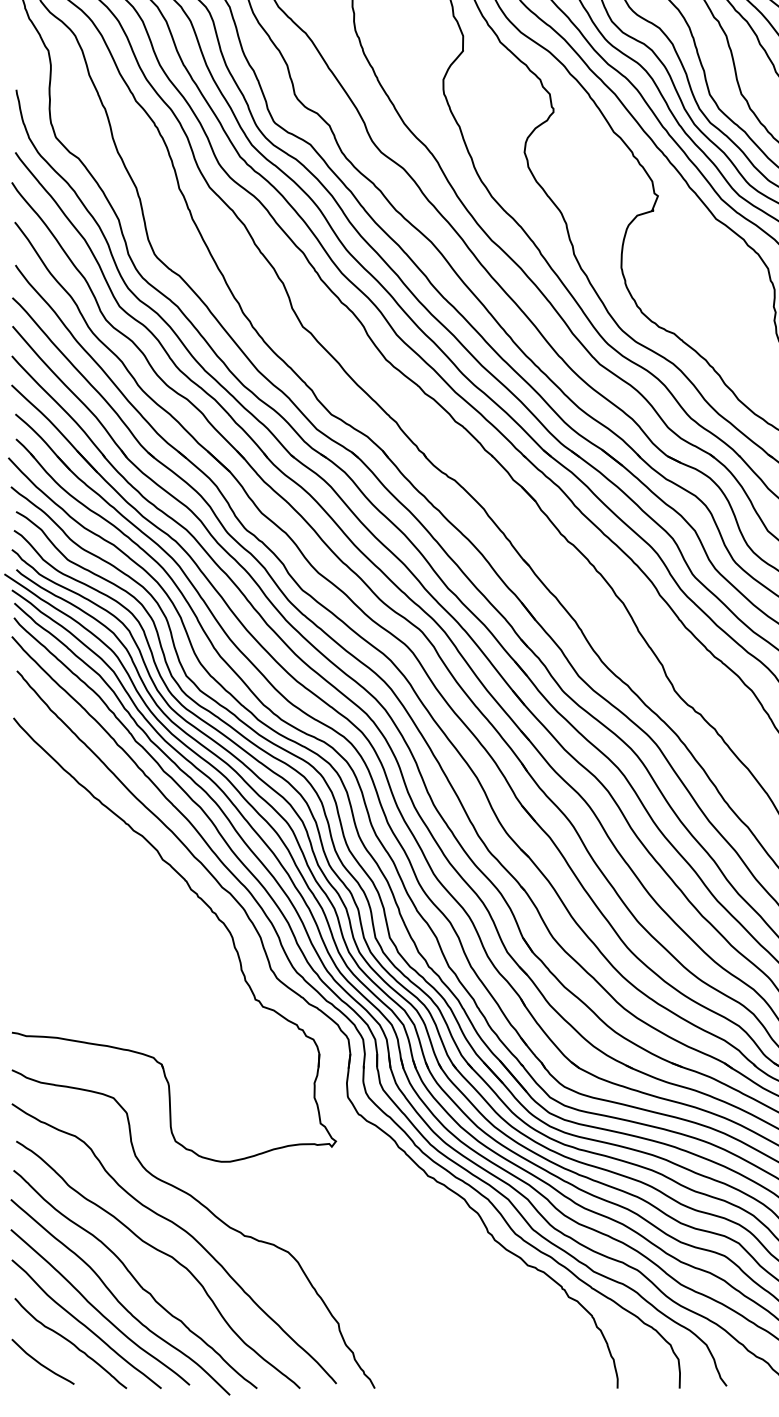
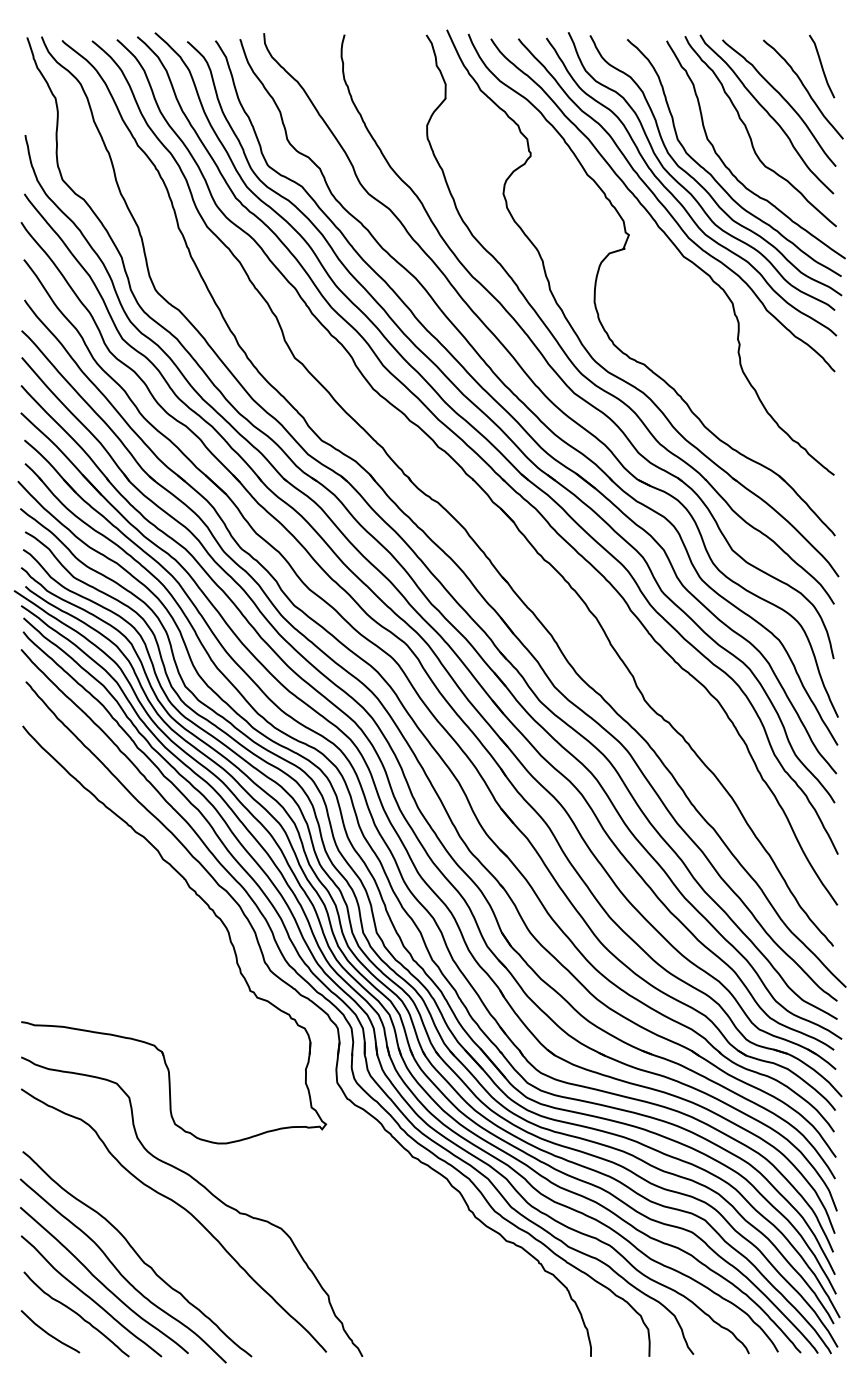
curve: (163, 1254) -> (163, 1230), removed

